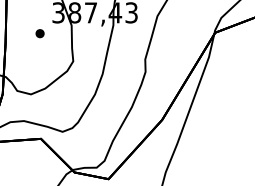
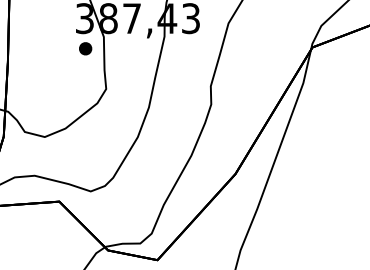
part: (39, 33) -> (84, 48), moved

